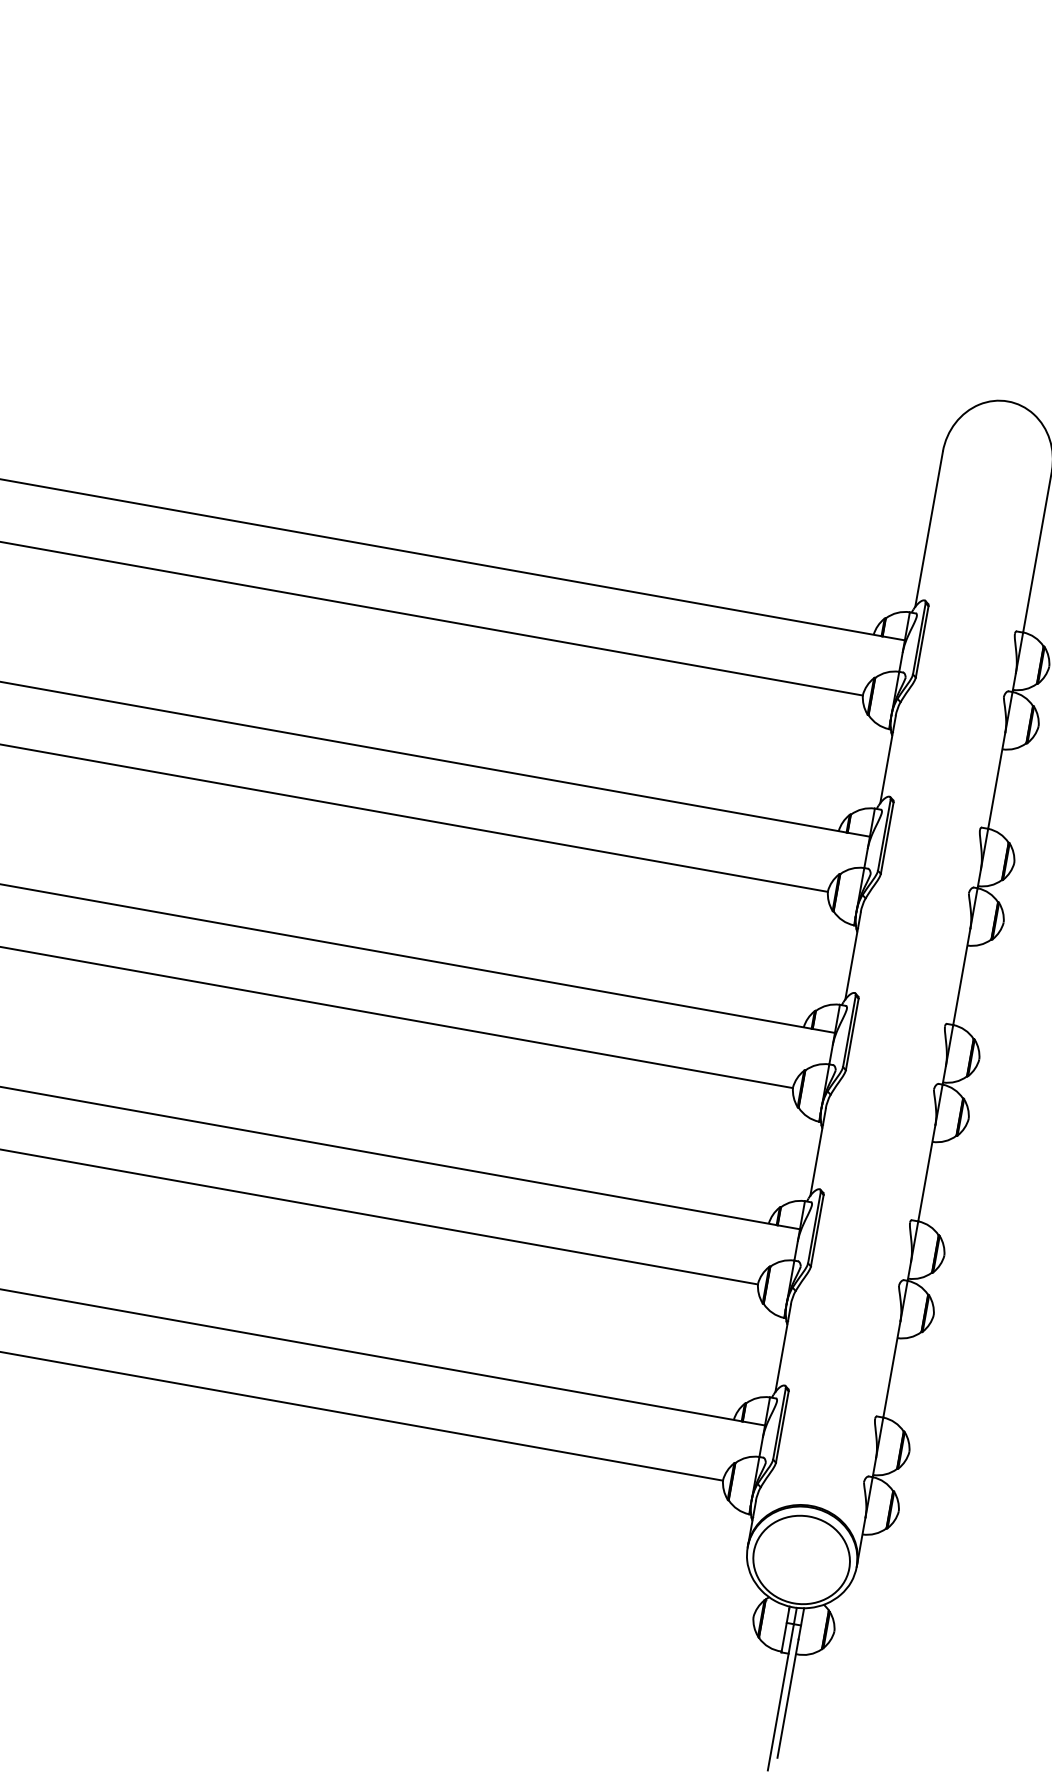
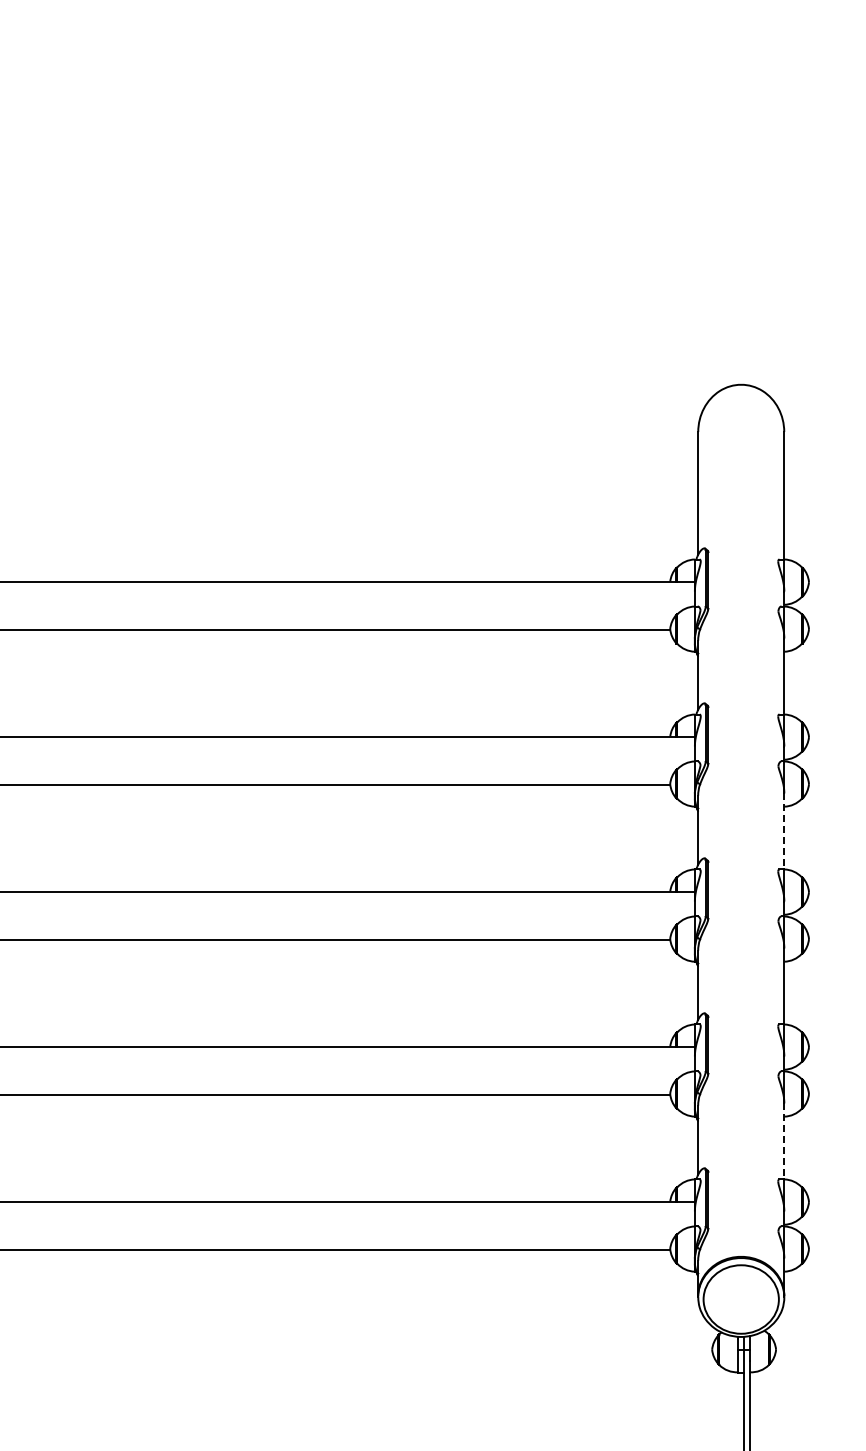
line: (962, 977) -> (784, 831), solid -> dashed
line: (892, 1369) -> (784, 1141), solid -> dashed

